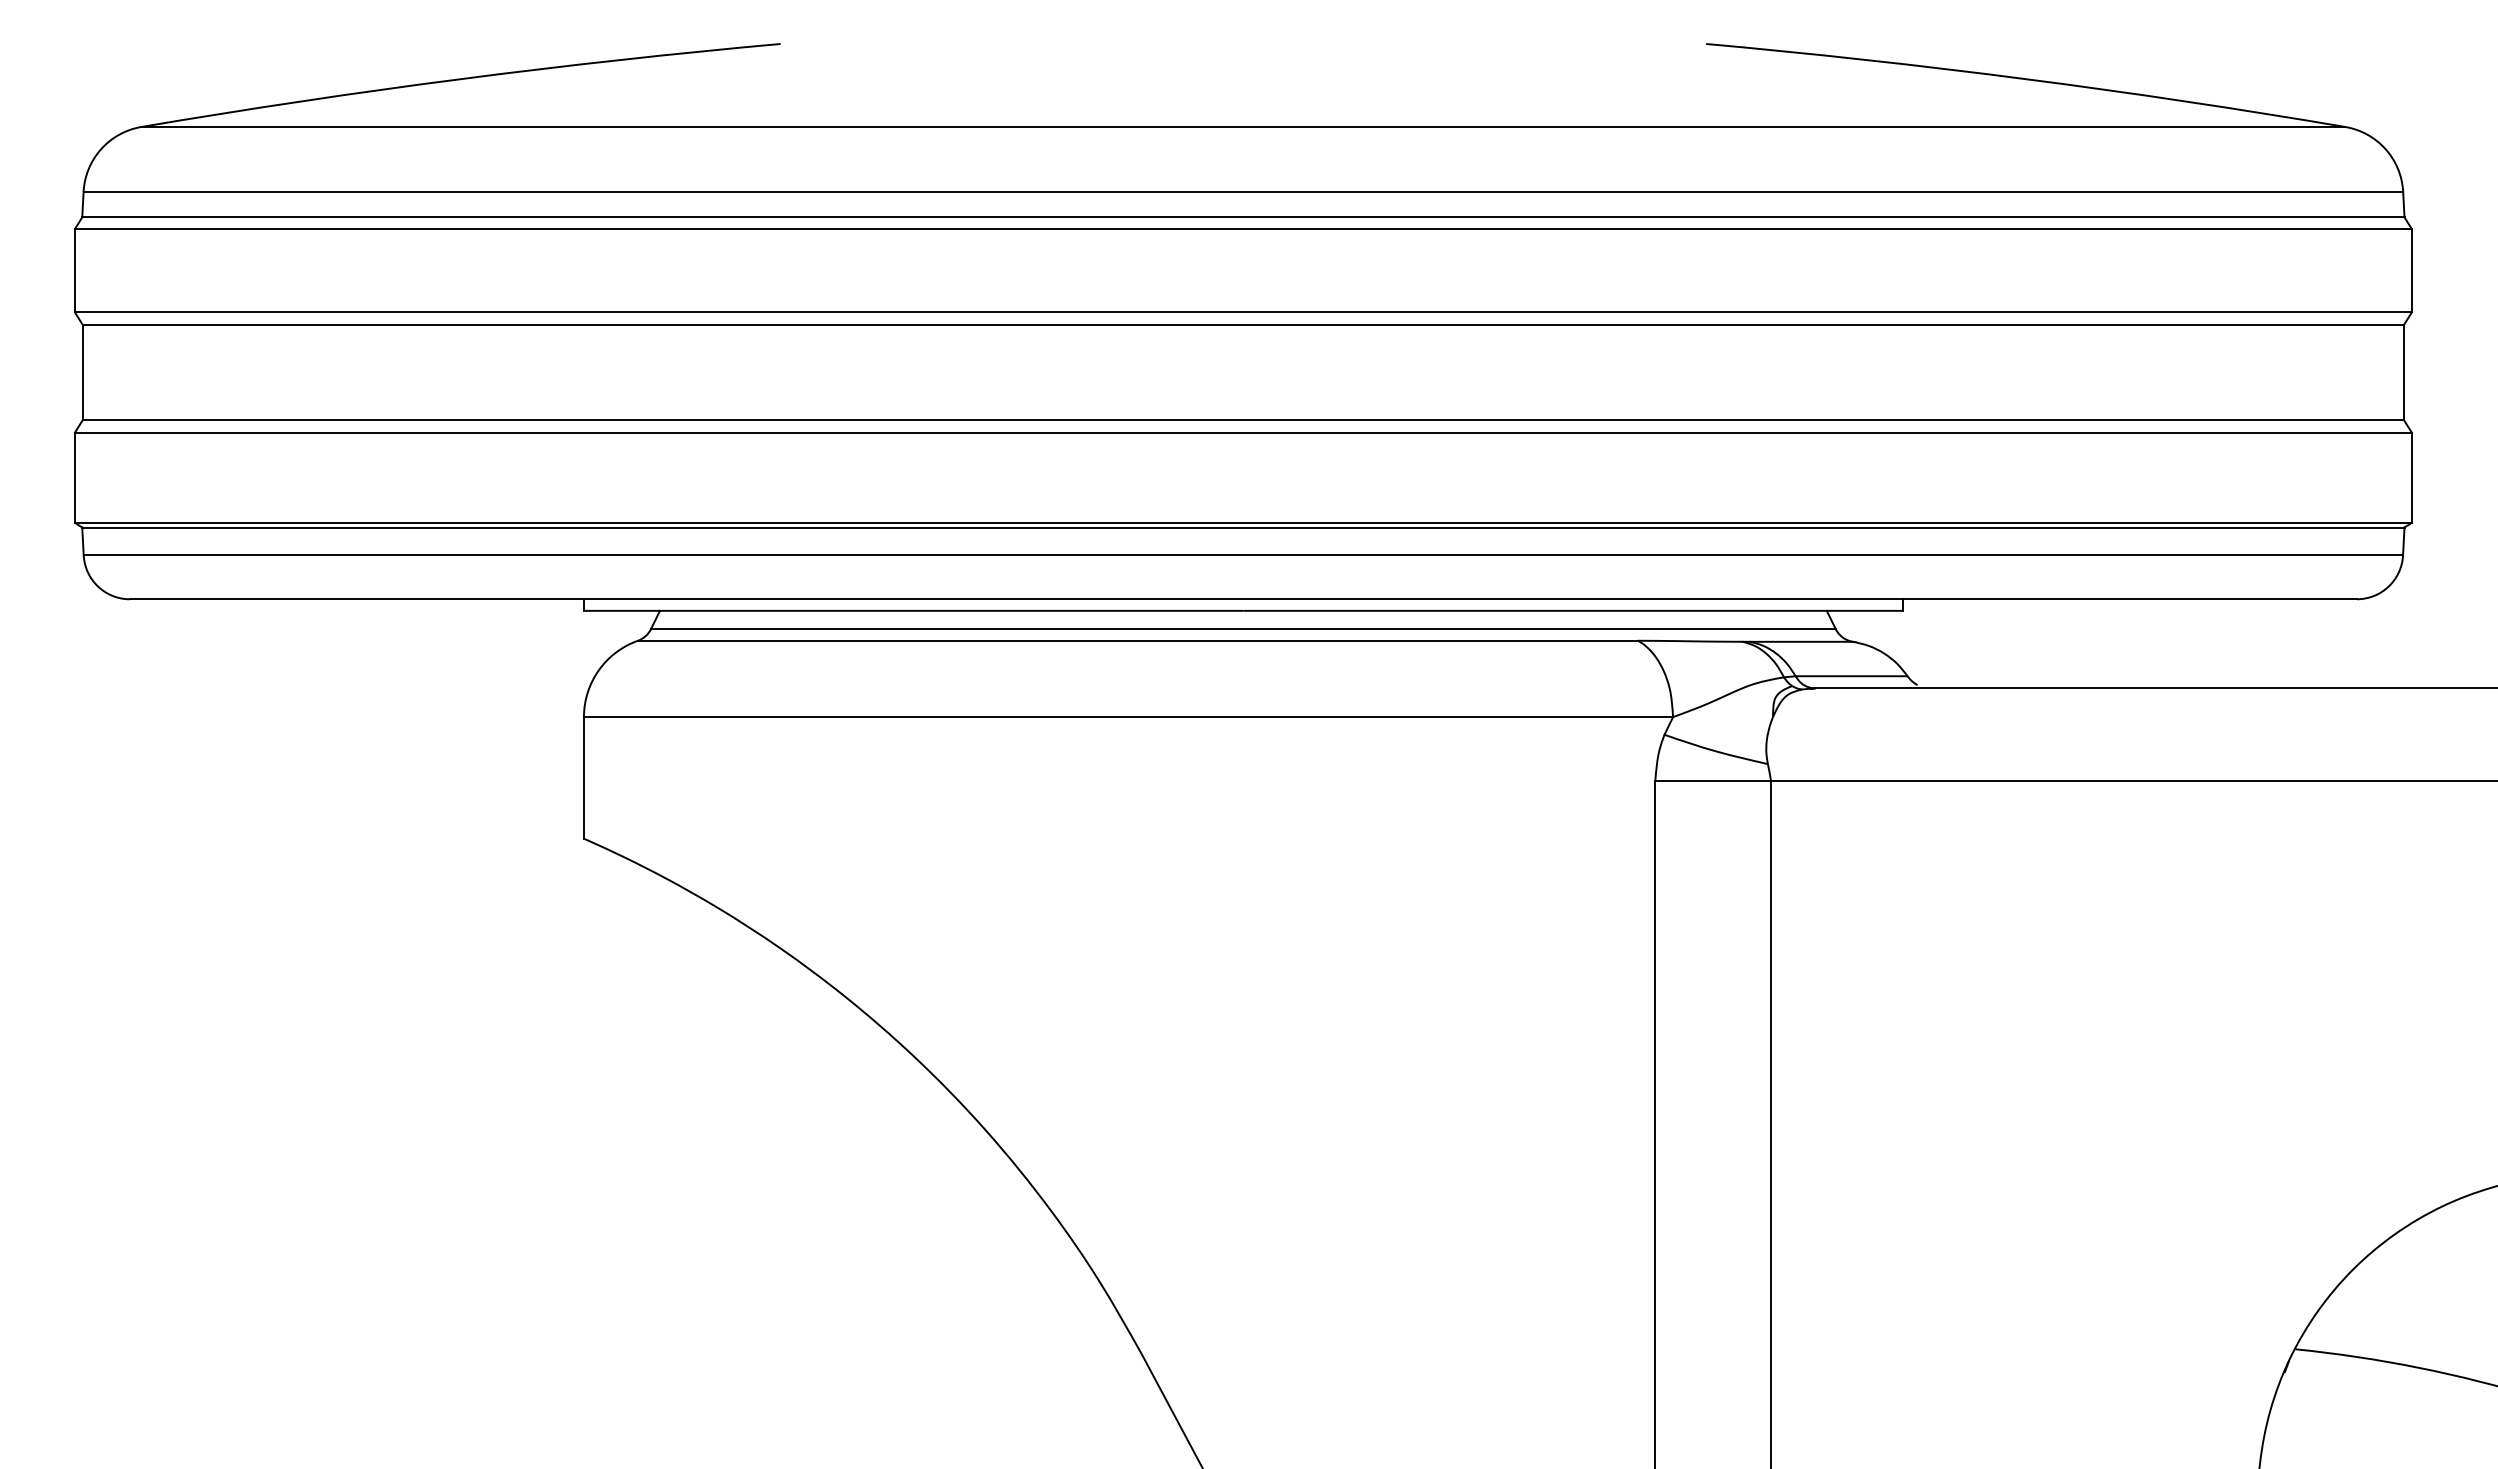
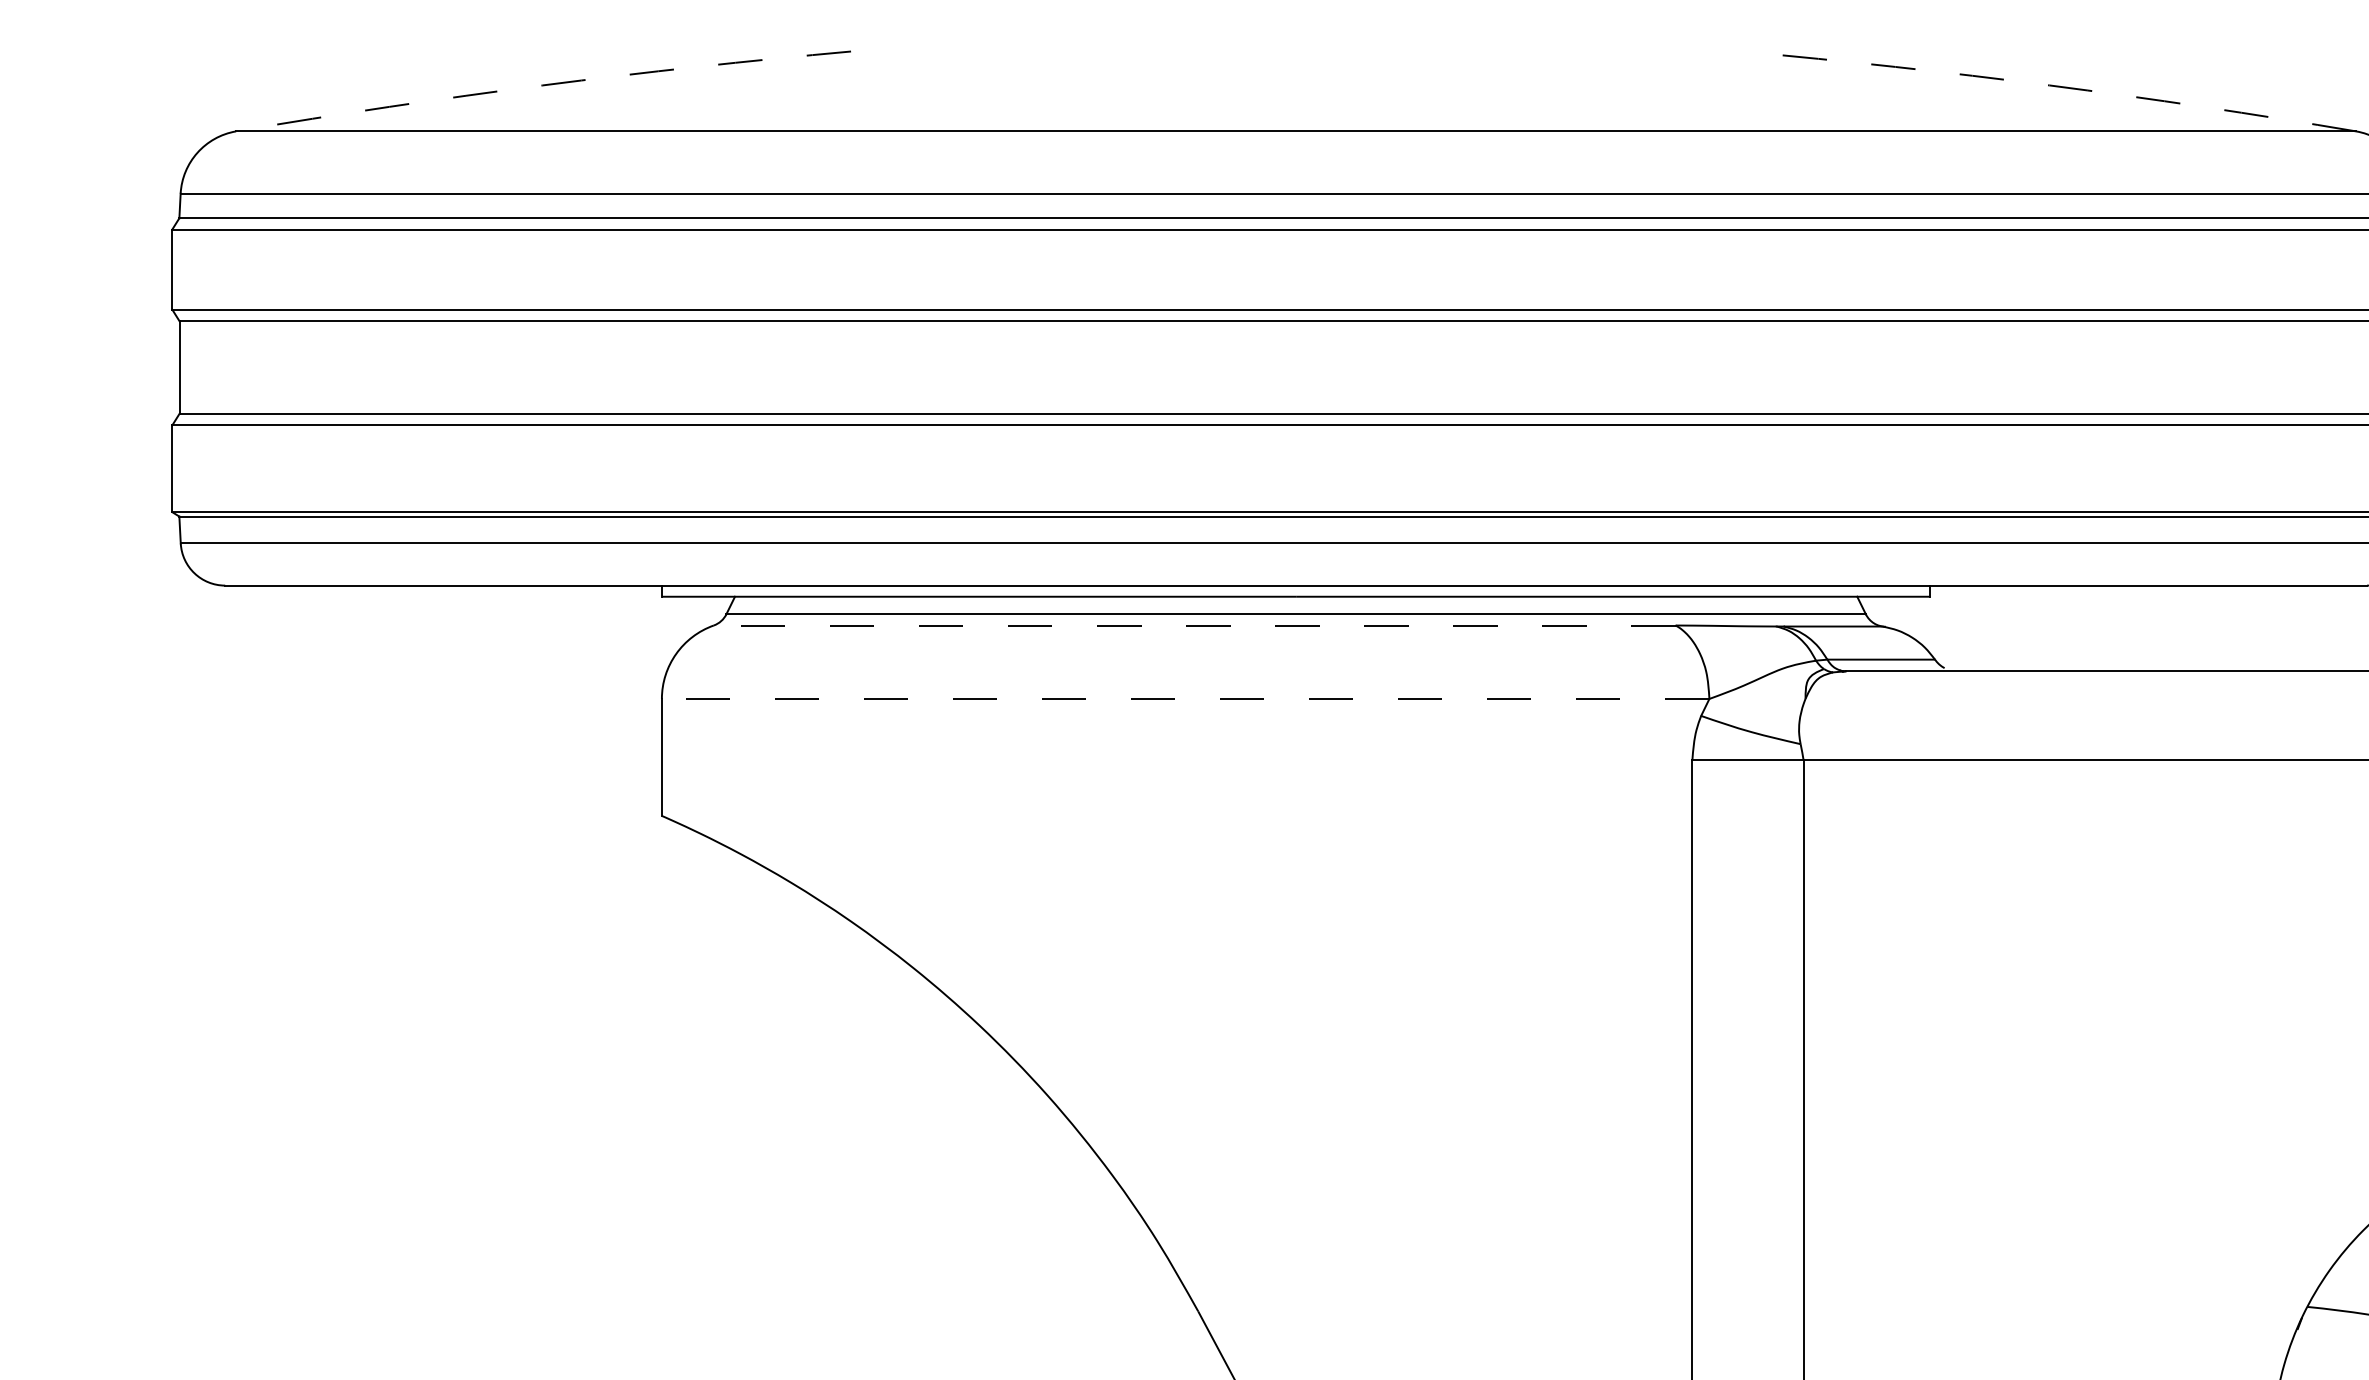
arc: (460, 79) -> (543, 85), solid -> dashed
arc: (2026, 79) -> (2049, 85), solid -> dashed
line: (1137, 640) -> (1194, 625), solid -> dashed
line: (1128, 717) -> (1185, 699), solid -> dashed

